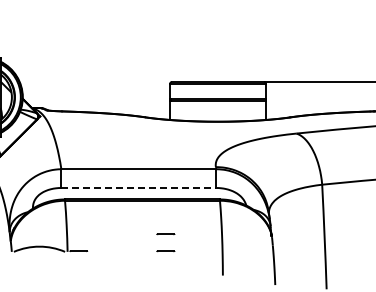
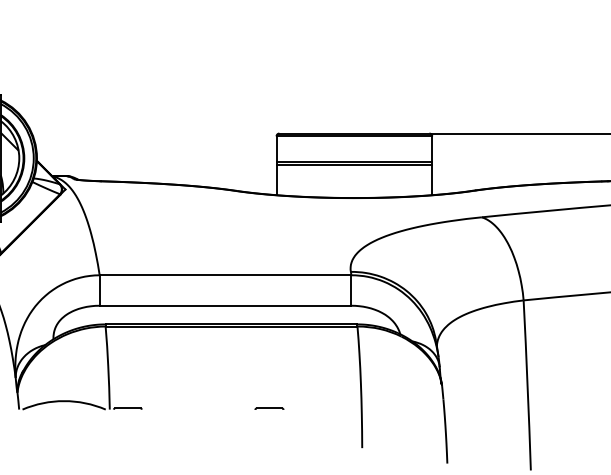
line: (139, 187) -> (226, 304), dashed -> solid
line: (165, 234) -> (268, 381), removed

